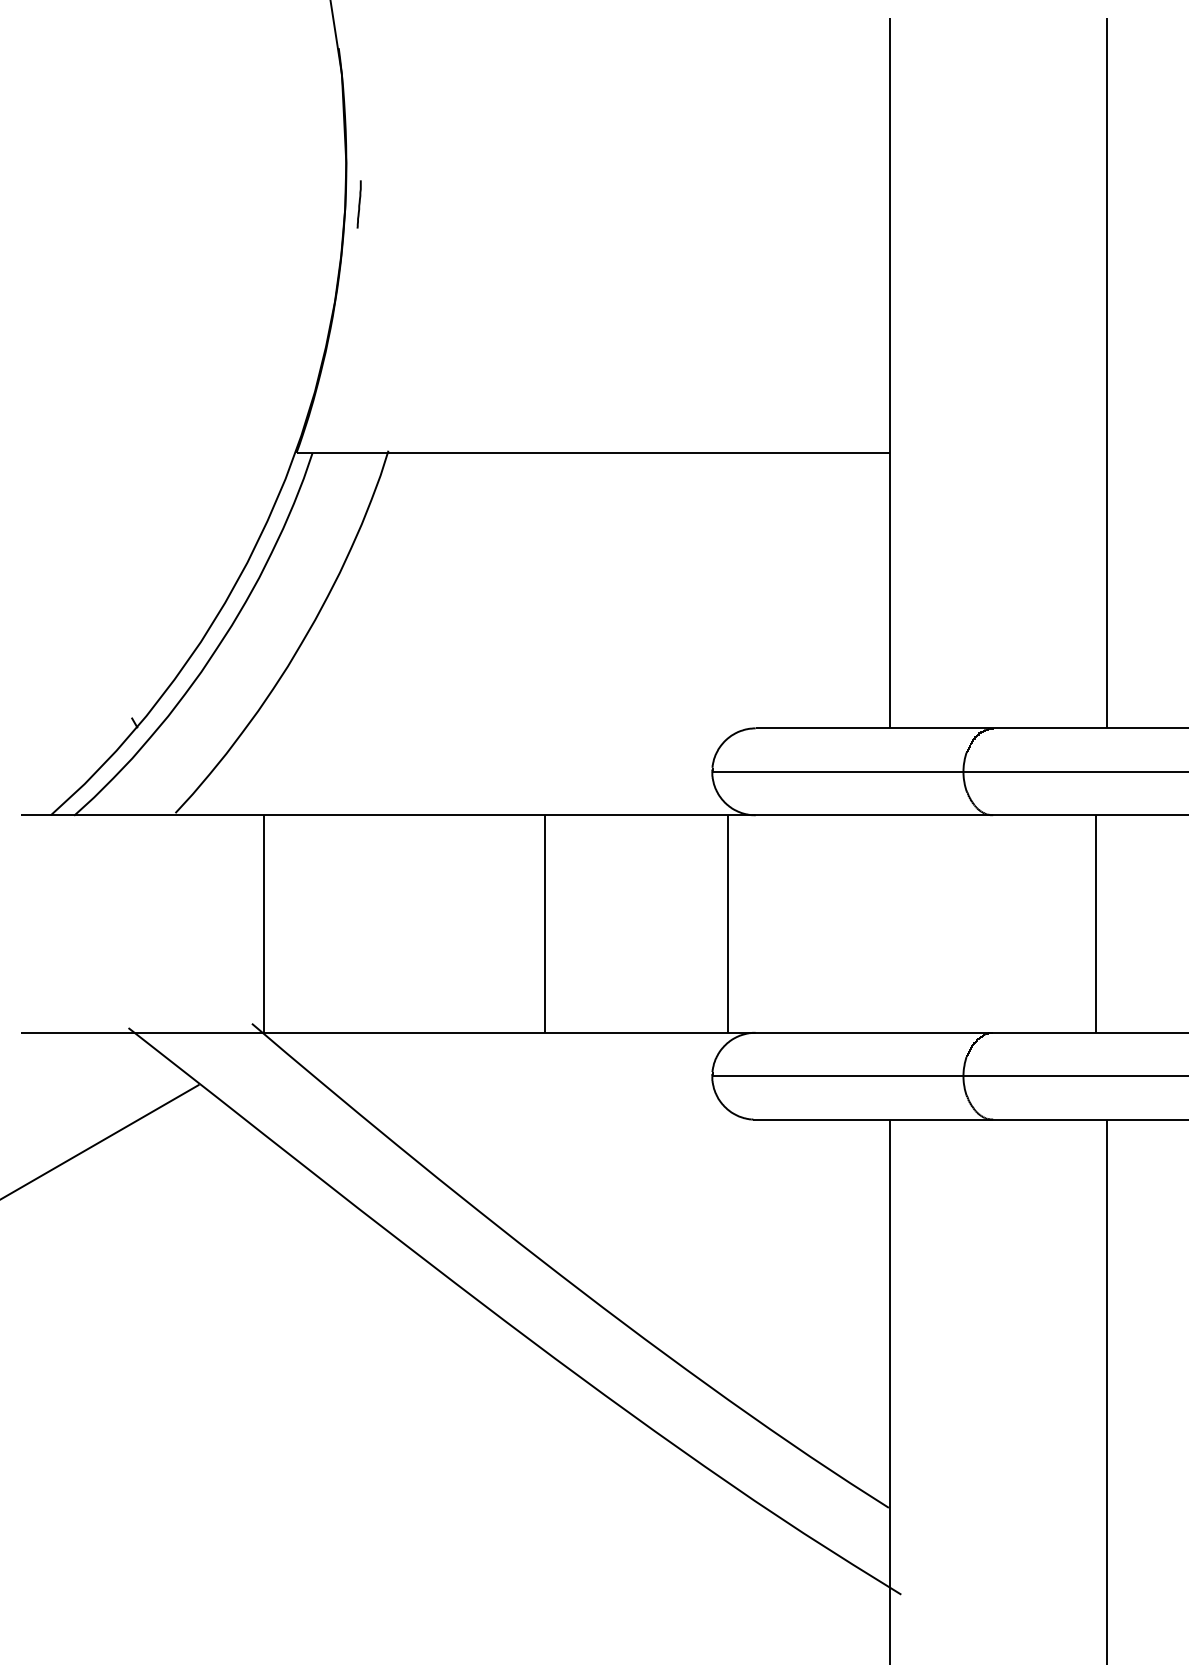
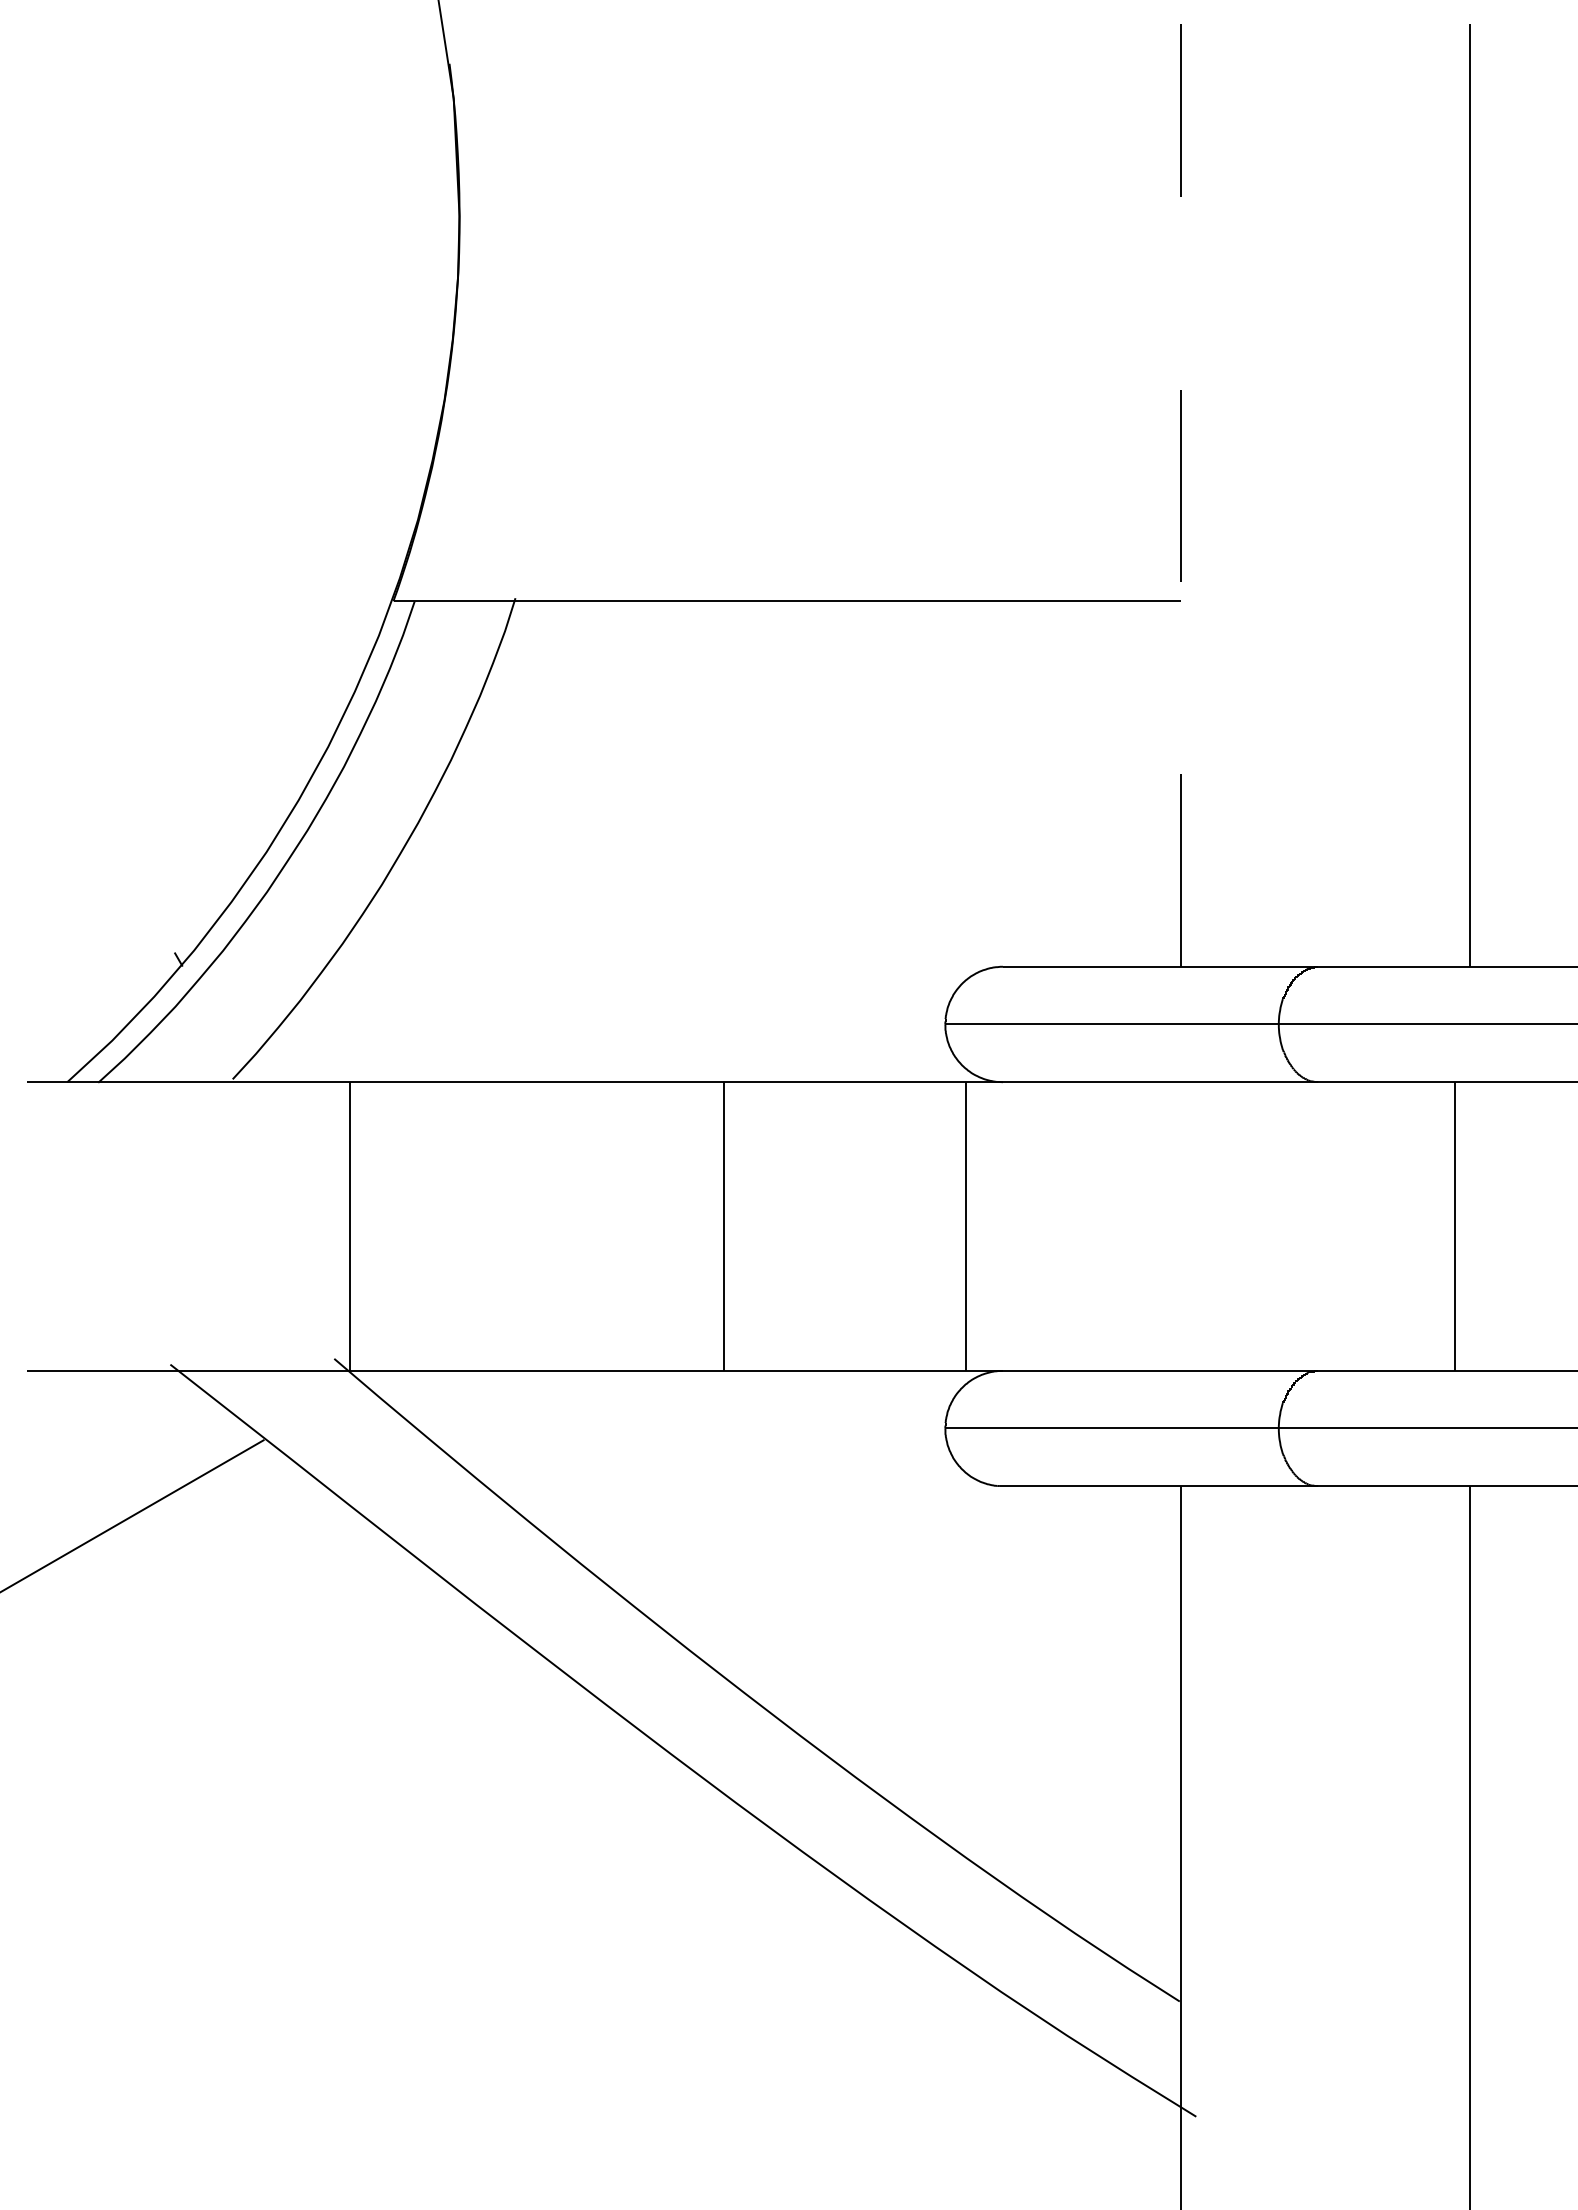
line: (359, 204) -> (476, 271), removed
line: (890, 372) -> (1181, 494), solid -> dashed

